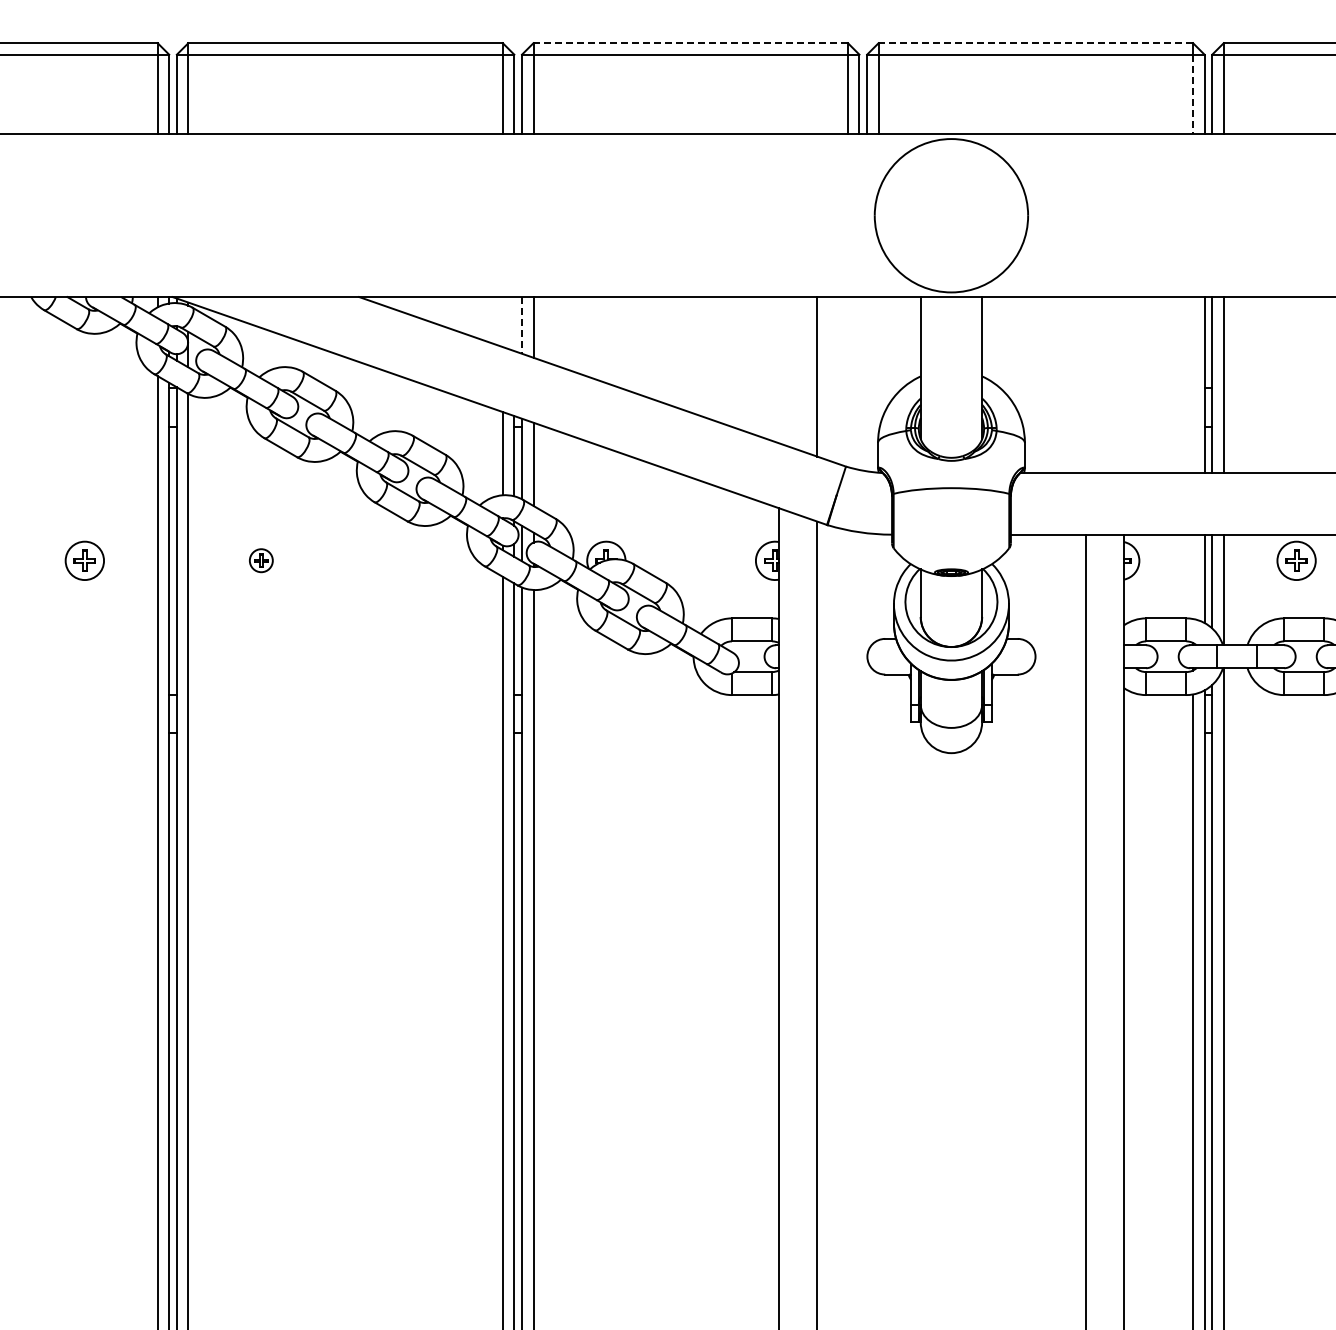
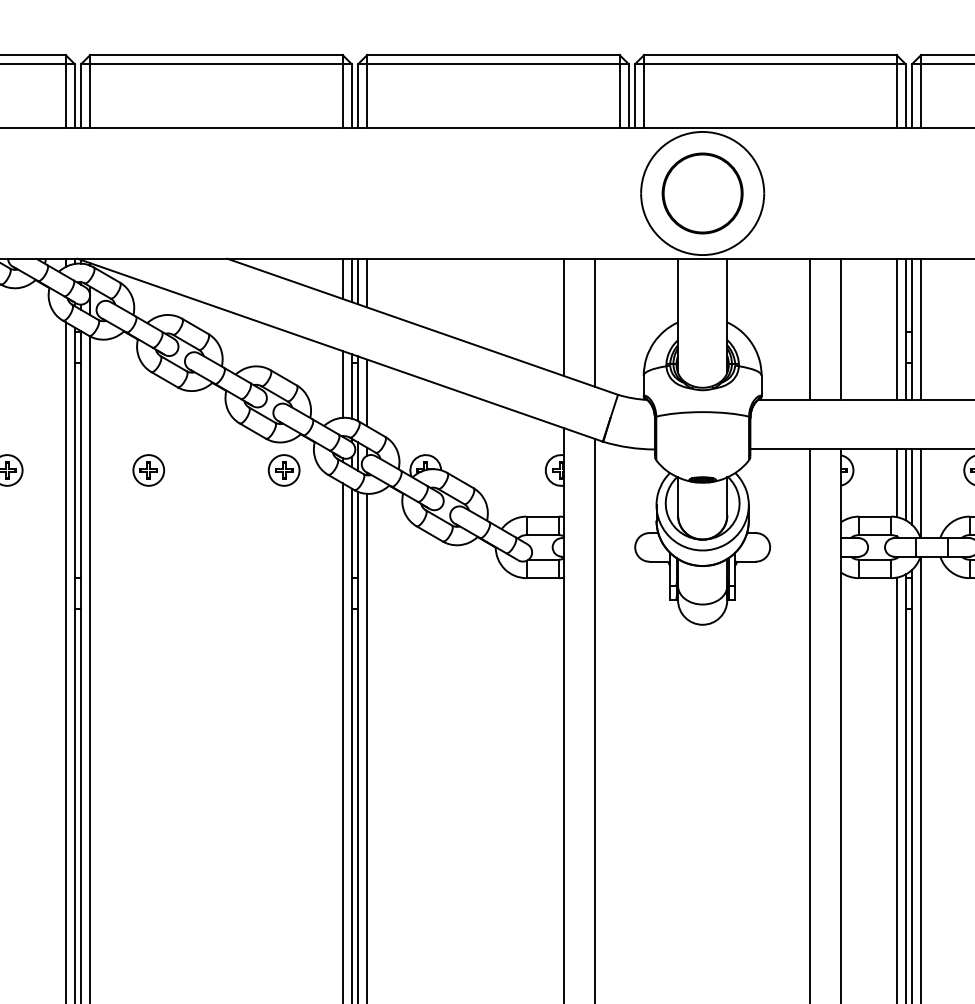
line: (690, 43) -> (493, 55), dashed -> solid
line: (1035, 43) -> (770, 55), dashed -> solid
line: (1193, 94) -> (896, 96), dashed -> solid
part: (951, 215) -> (702, 193), added
line: (502, 322) -> (342, 279), added
line: (514, 324) -> (352, 280), added
line: (522, 325) -> (358, 281), dashed -> solid
line: (778, 370) -> (563, 317), added
line: (1085, 385) -> (810, 329), added
line: (1124, 385) -> (841, 329), added
line: (1193, 385) -> (896, 329), added
part: (261, 560) -> (148, 470), size x1.67
part: (429, 560) -> (283, 470), added
line: (1193, 576) -> (896, 483), added

